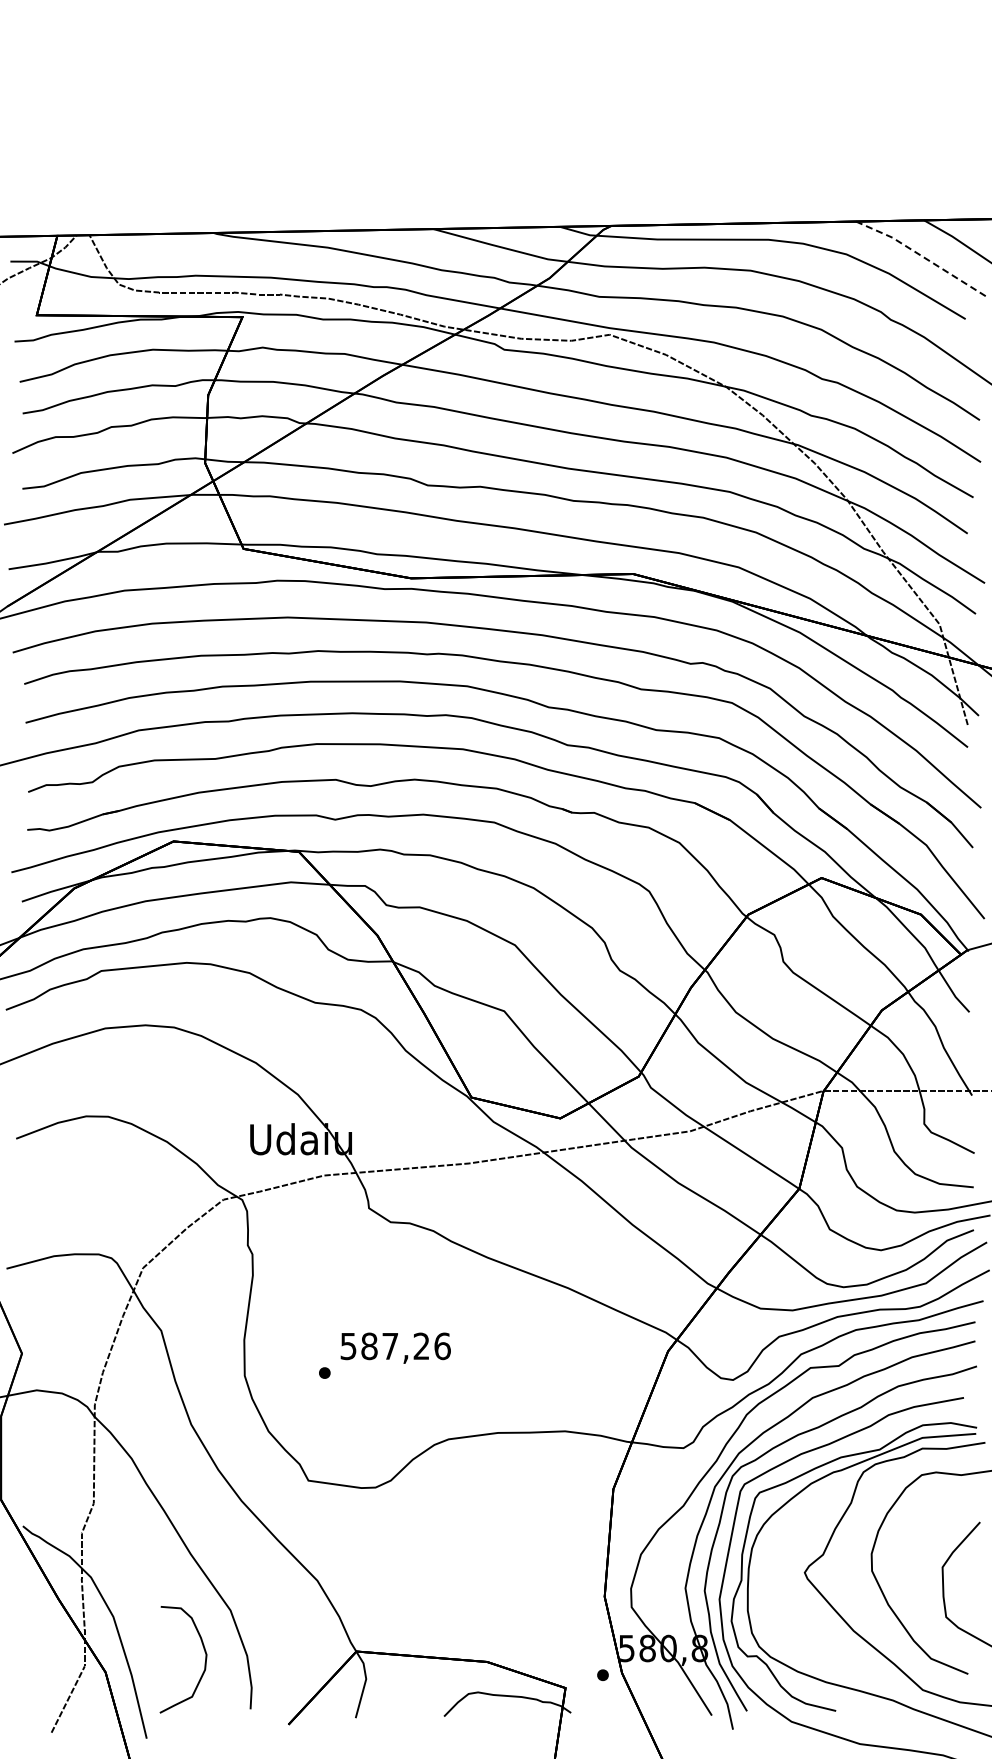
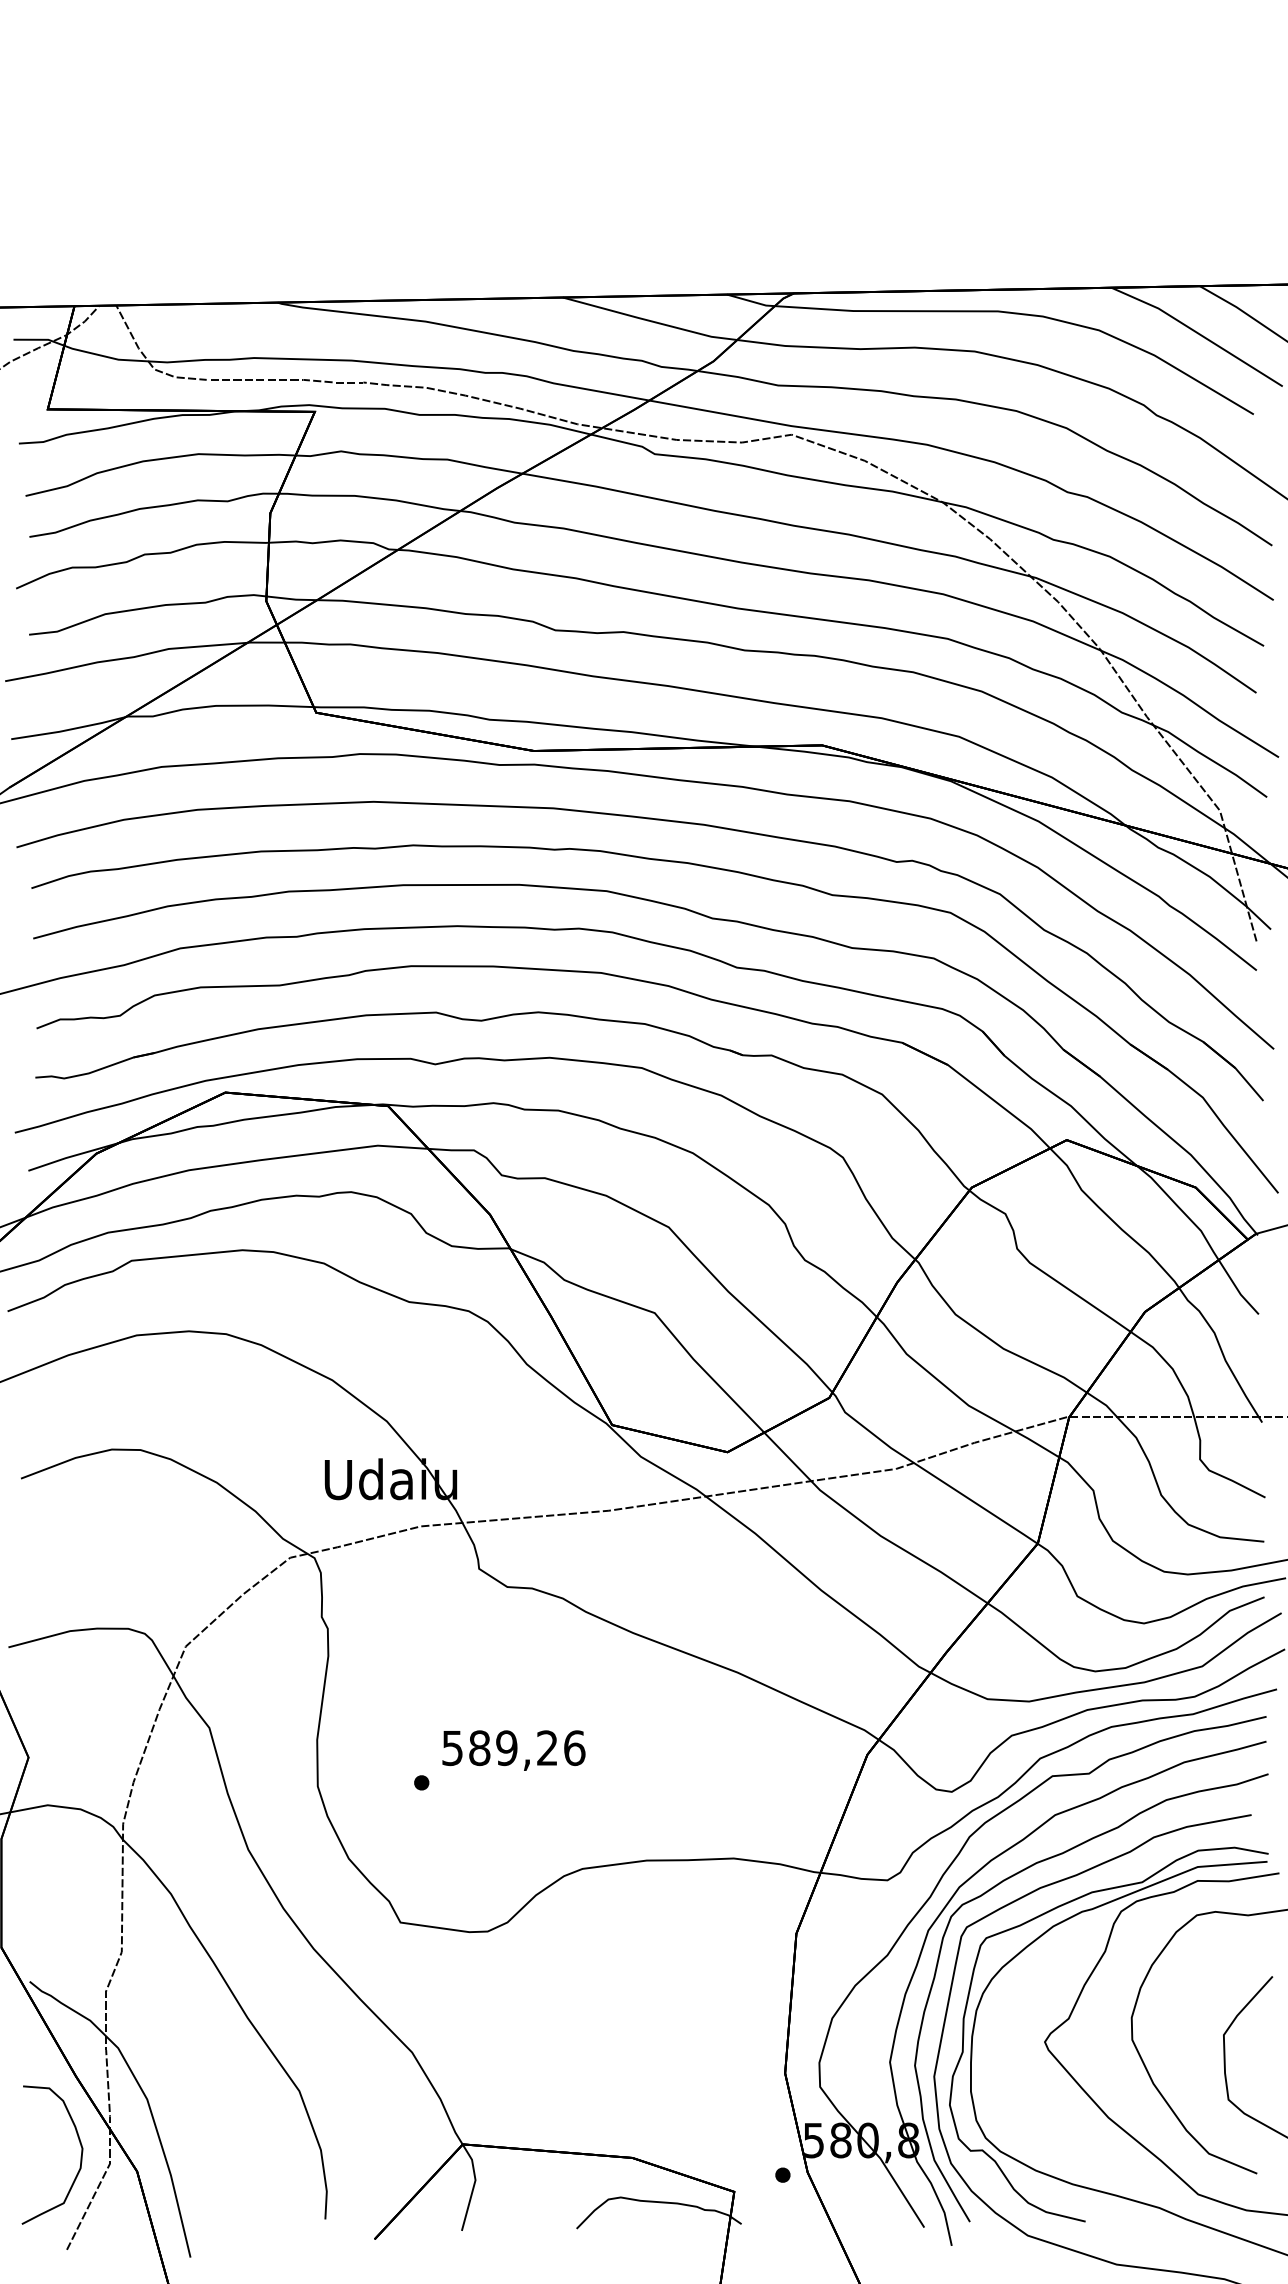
line: (922, 256) -> (1197, 333), dashed -> solid
text: (390, 1346) -> (507, 1748), 587,26 -> 589,26
curve: (204, 1662) -> (79, 2158), moved

